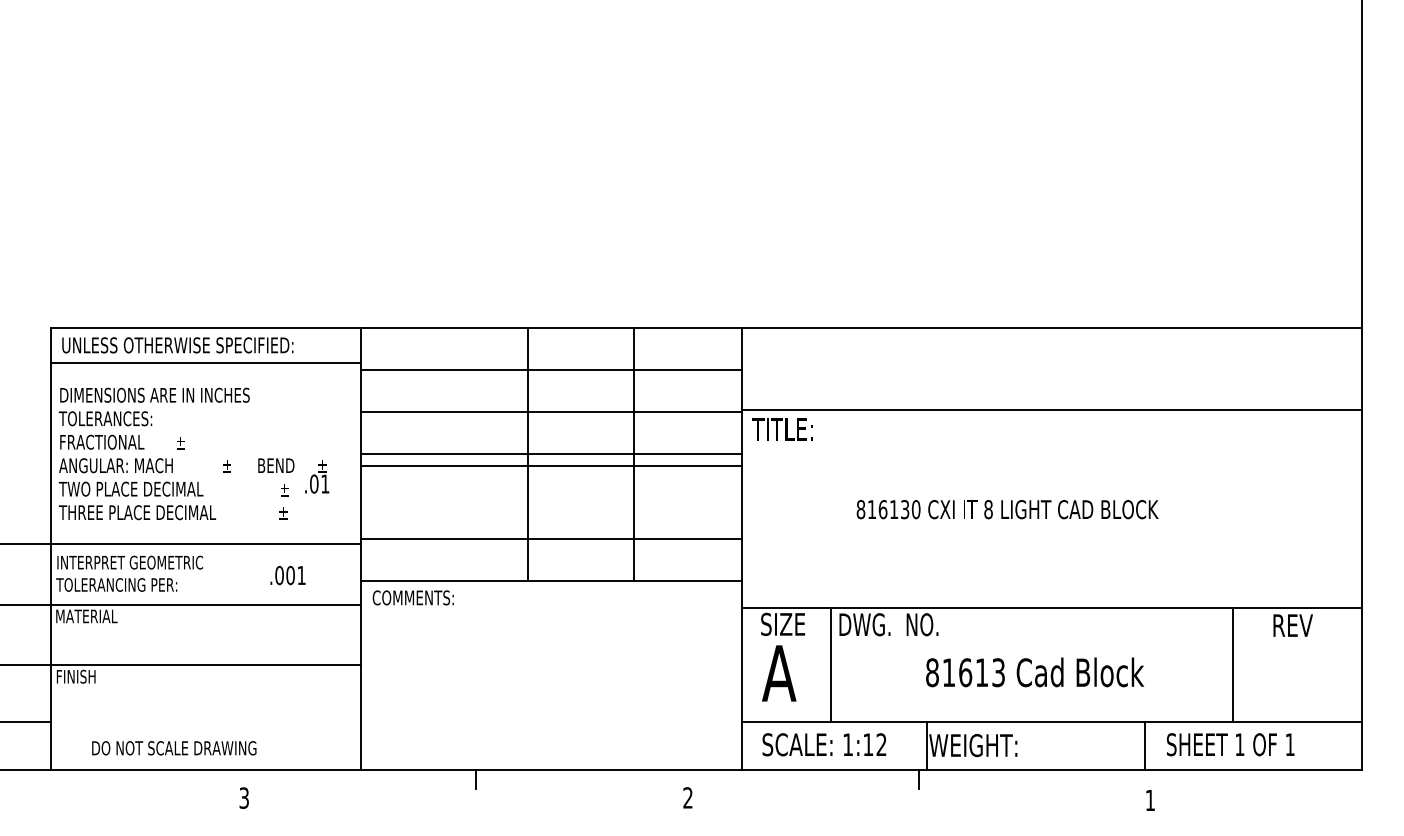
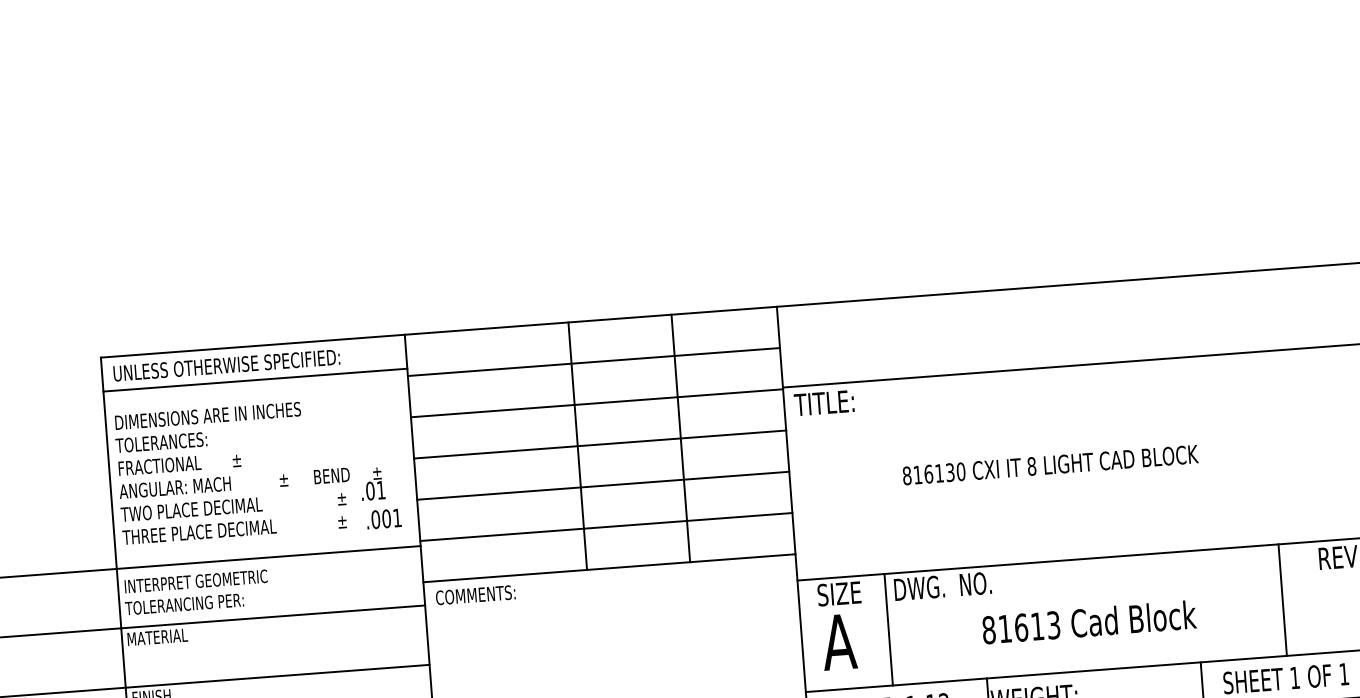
line: (551, 466) -> (603, 485), moved
text: (287, 575) -> (383, 519), moved

